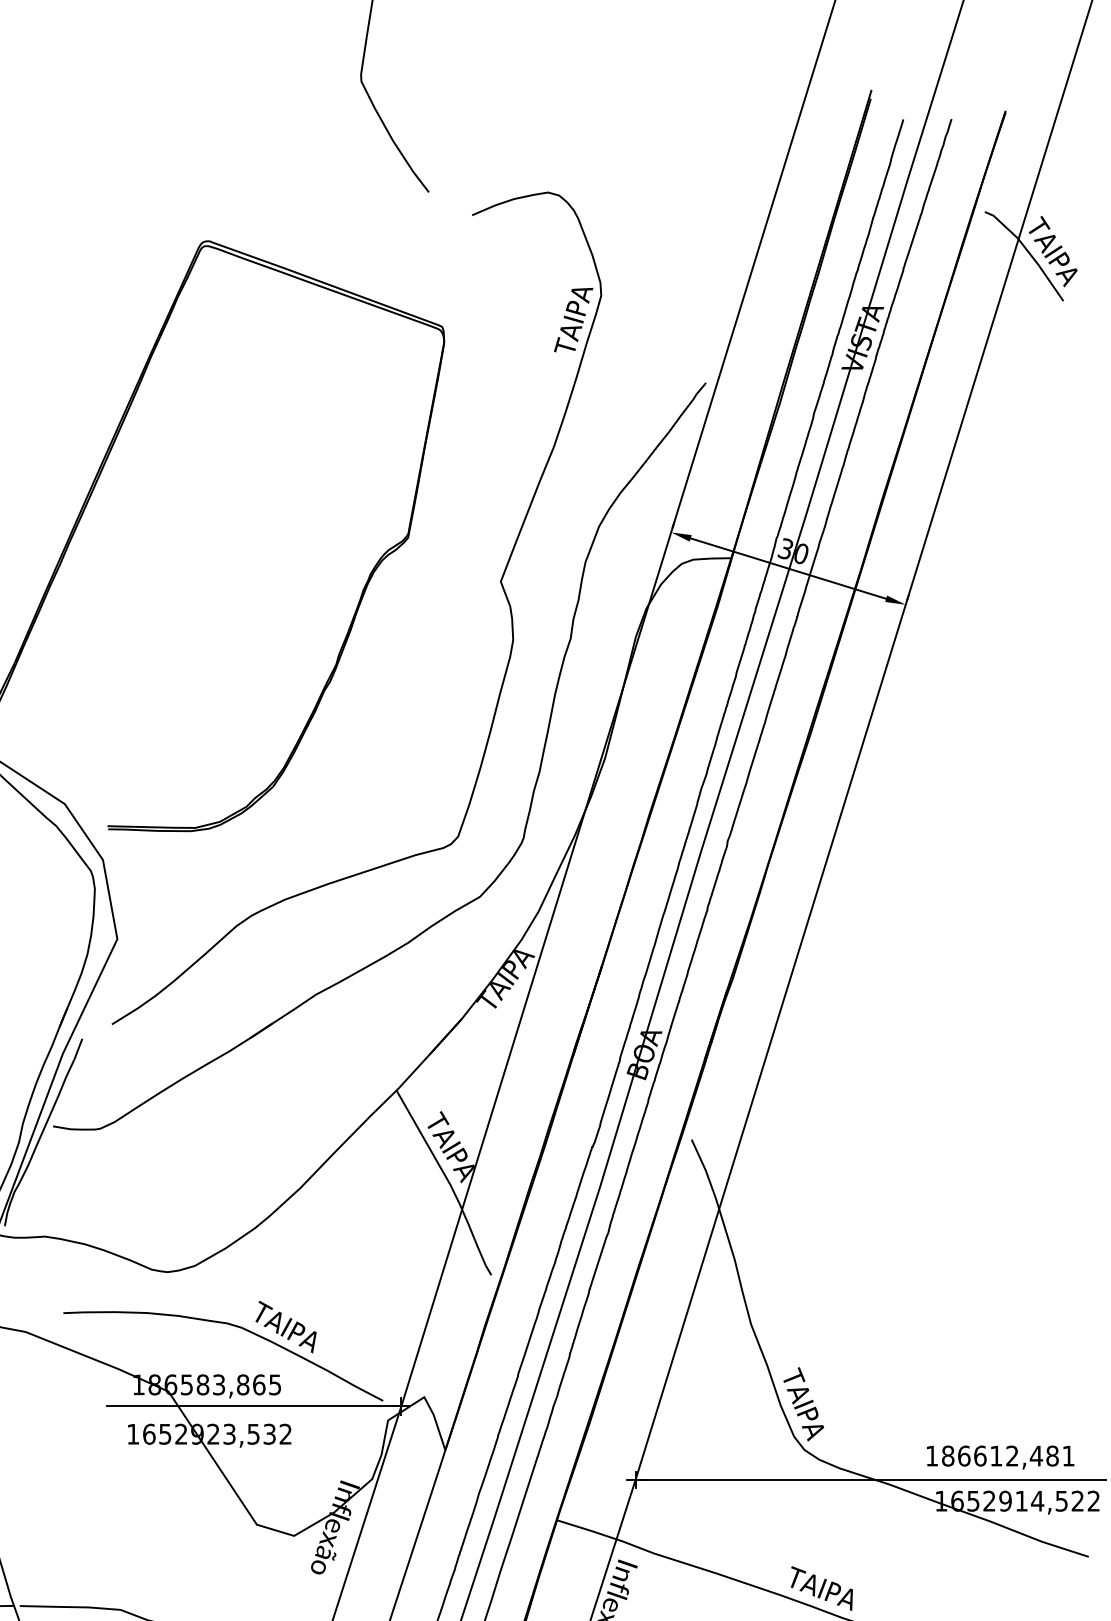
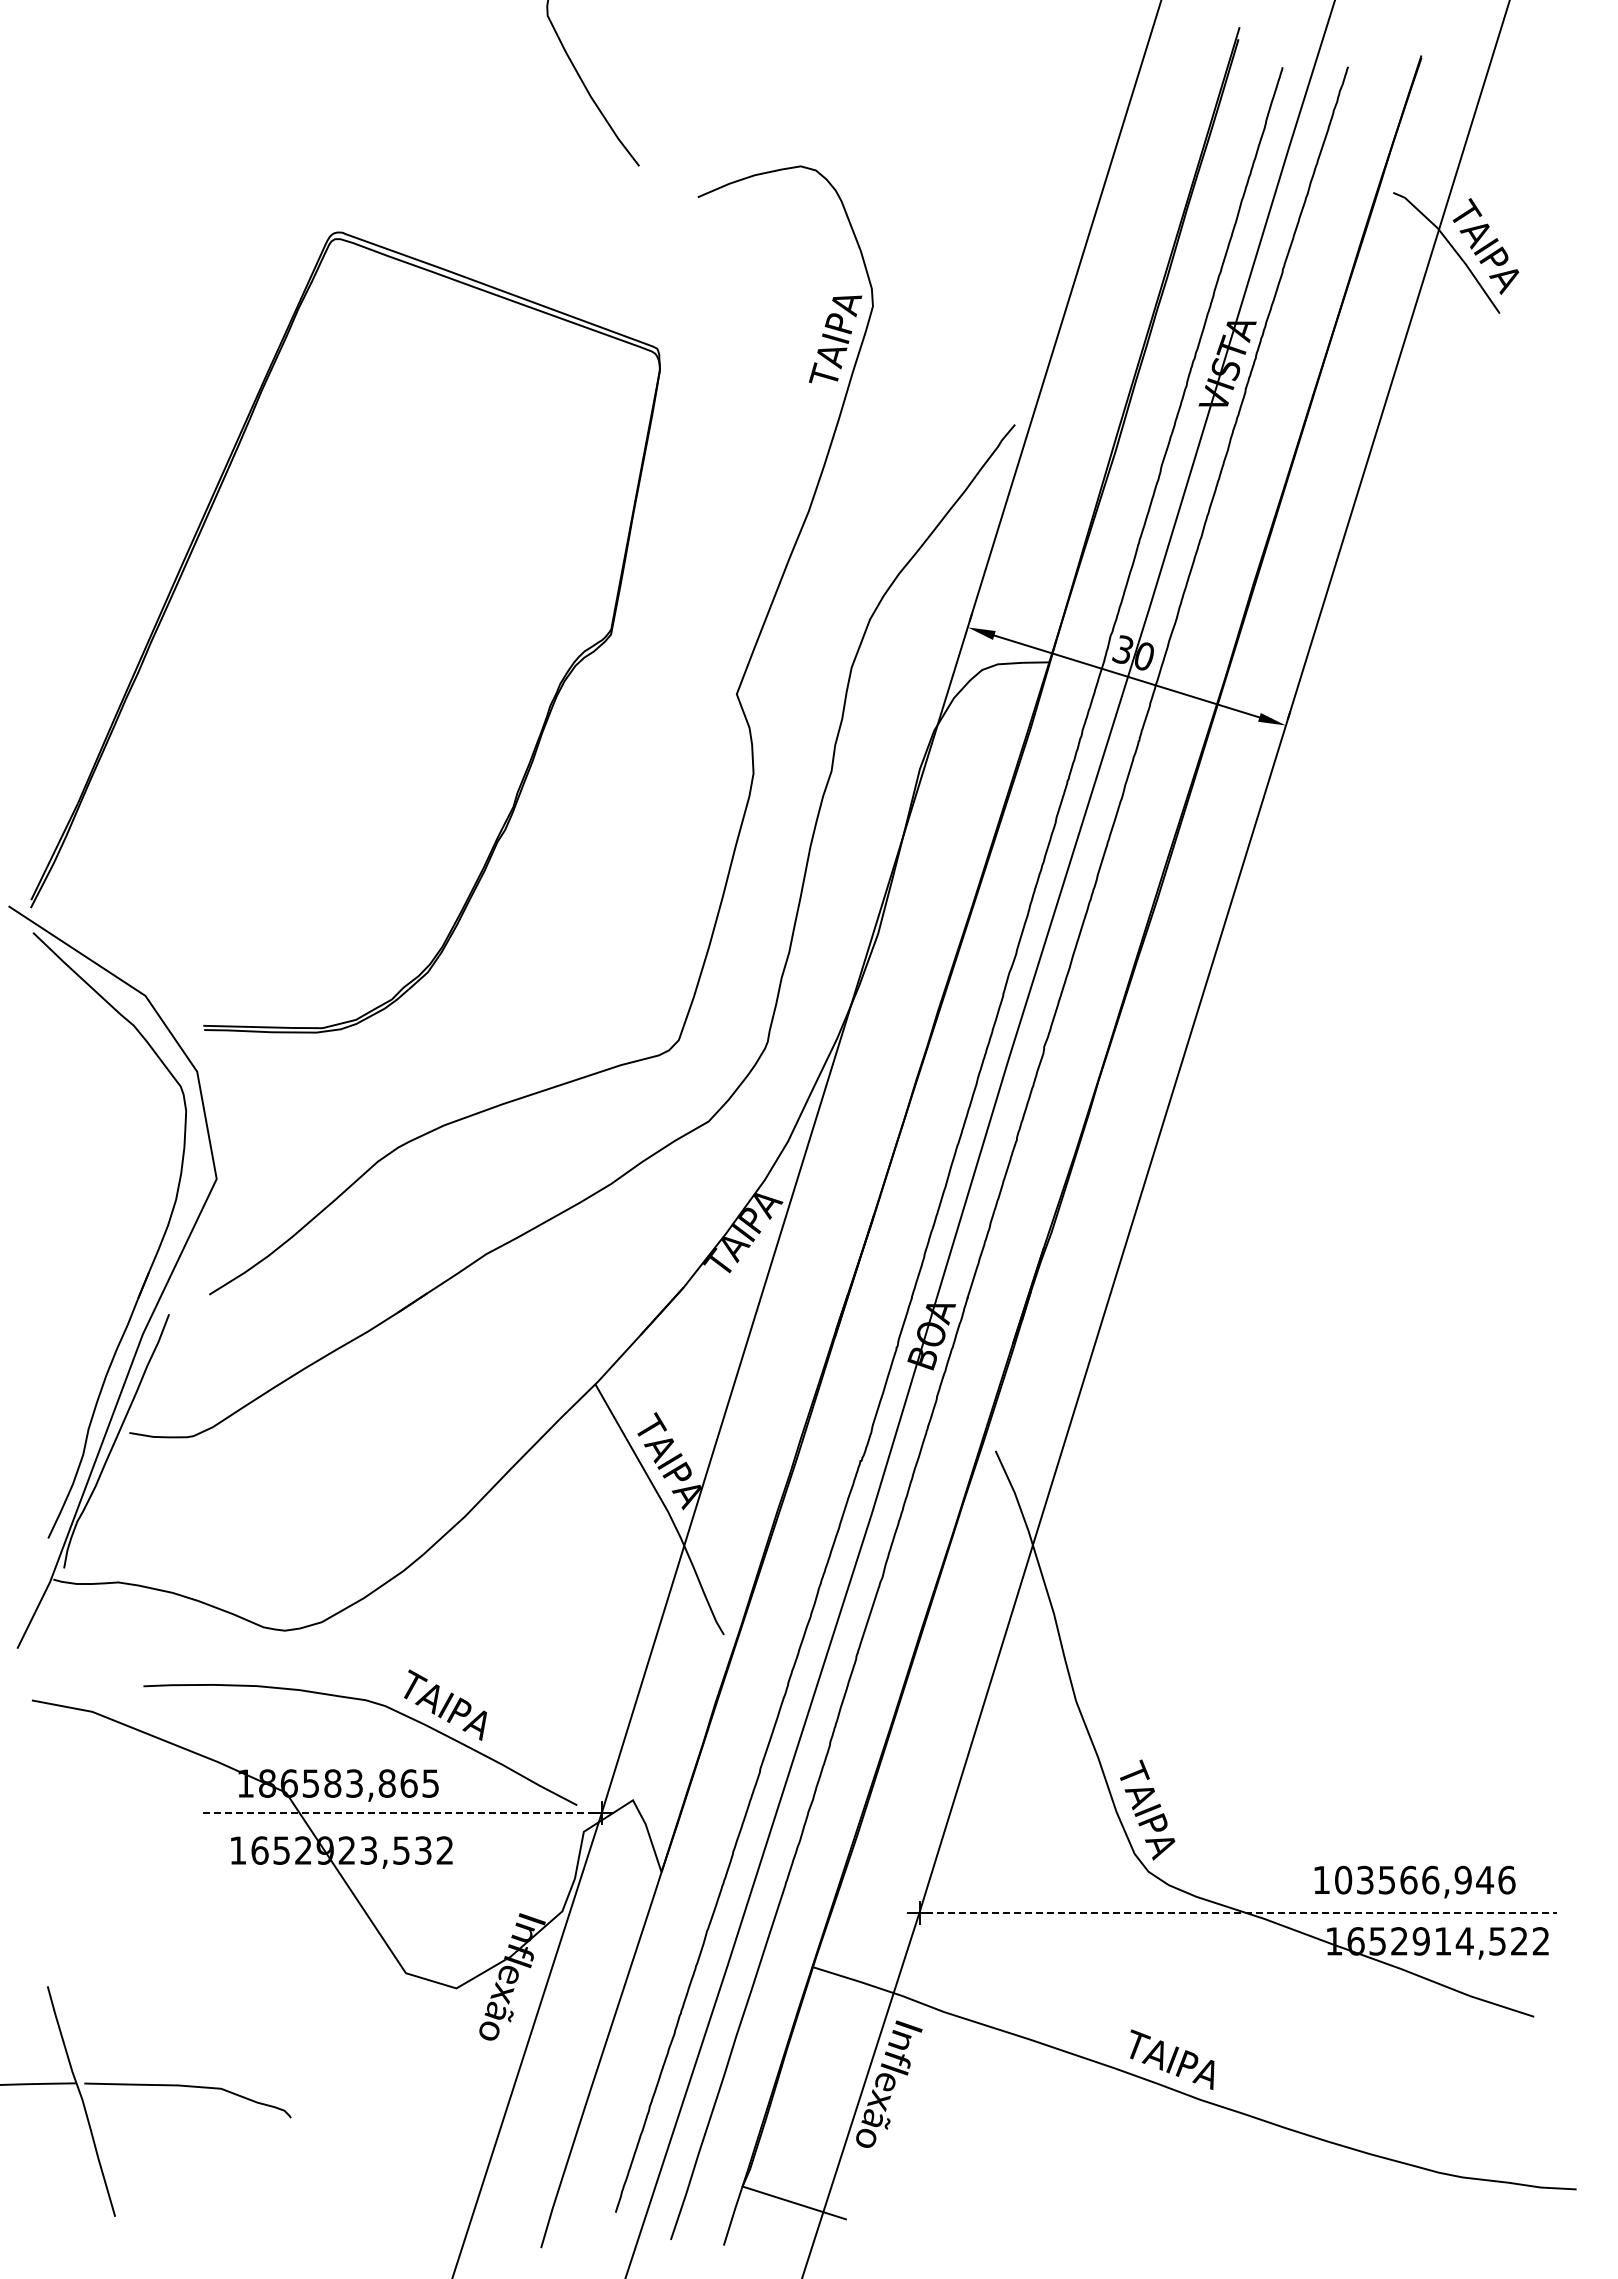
line: (251, 1406) -> (398, 1812), solid -> dashed
text: (1008, 1455) -> (1425, 1879), 186612,481 -> 103566,946
line: (873, 1479) -> (1242, 1912), solid -> dashed

